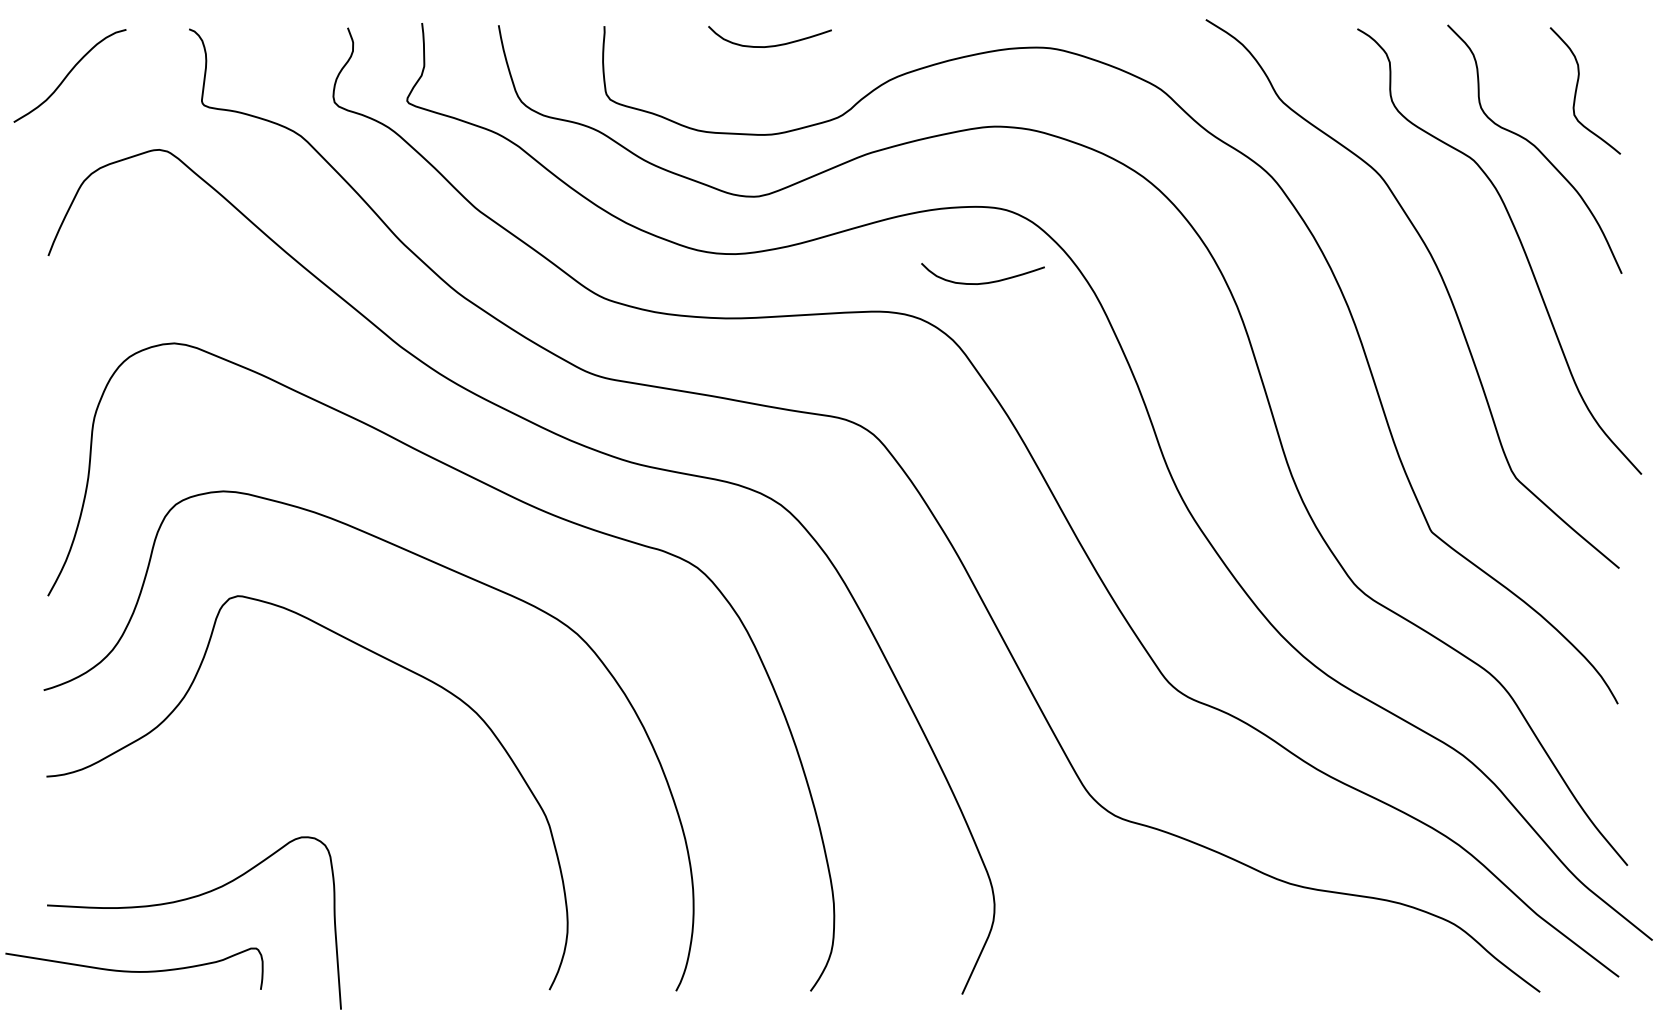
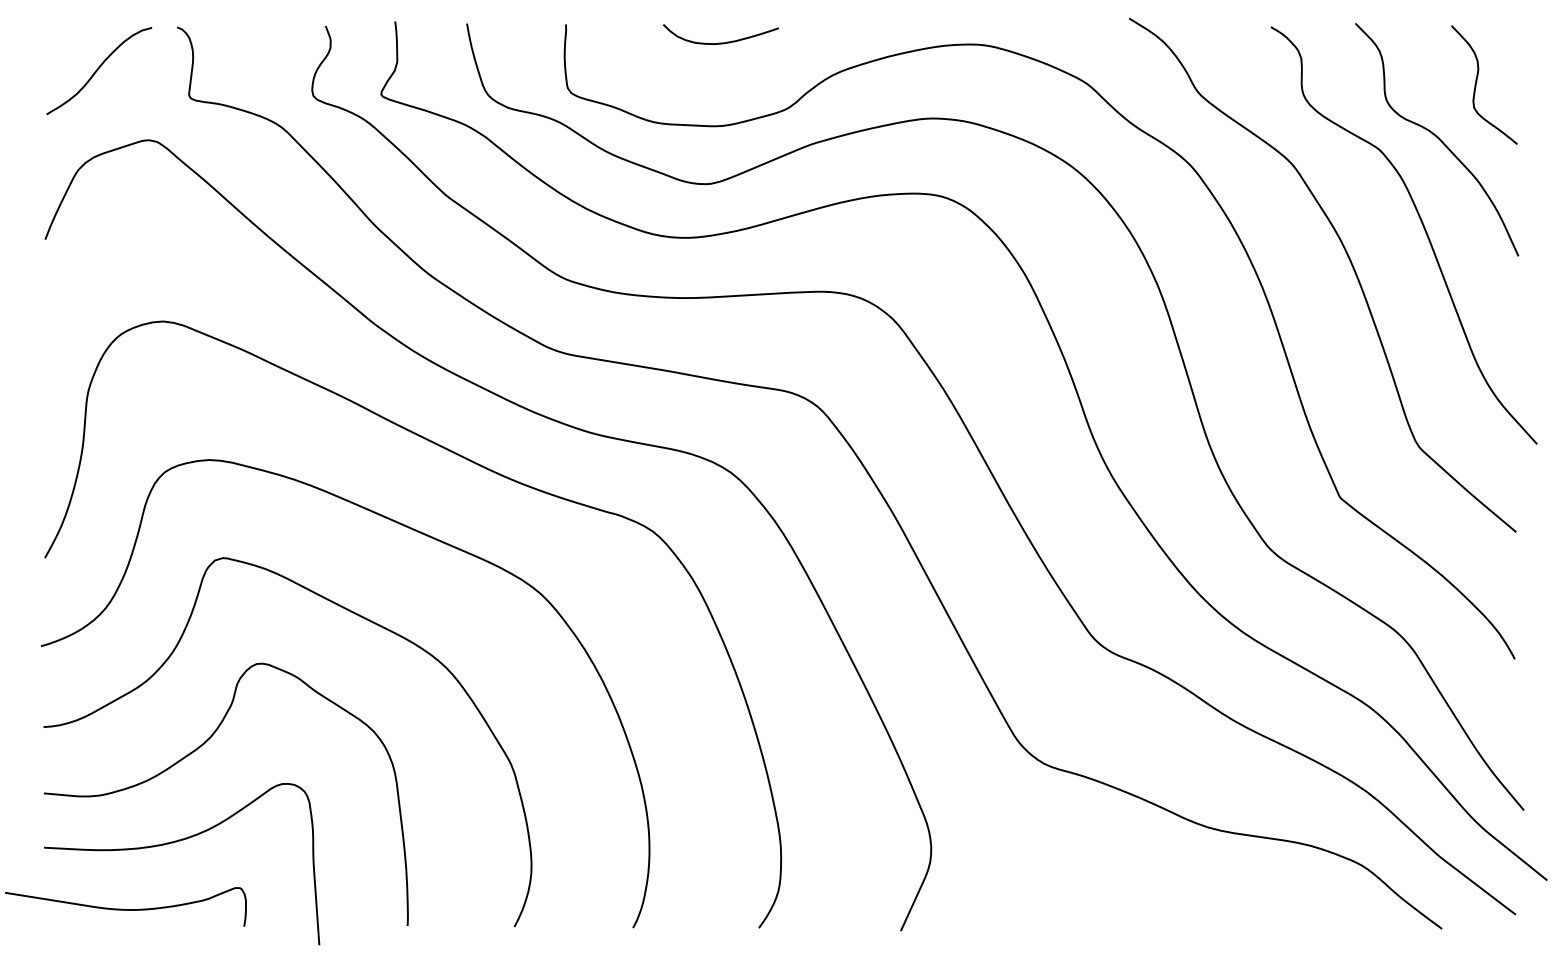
curve: (69, 74) -> (98, 69), moved
curve: (982, 282) -> (919, 264), removed
curve: (210, 801) -> (197, 750), added

